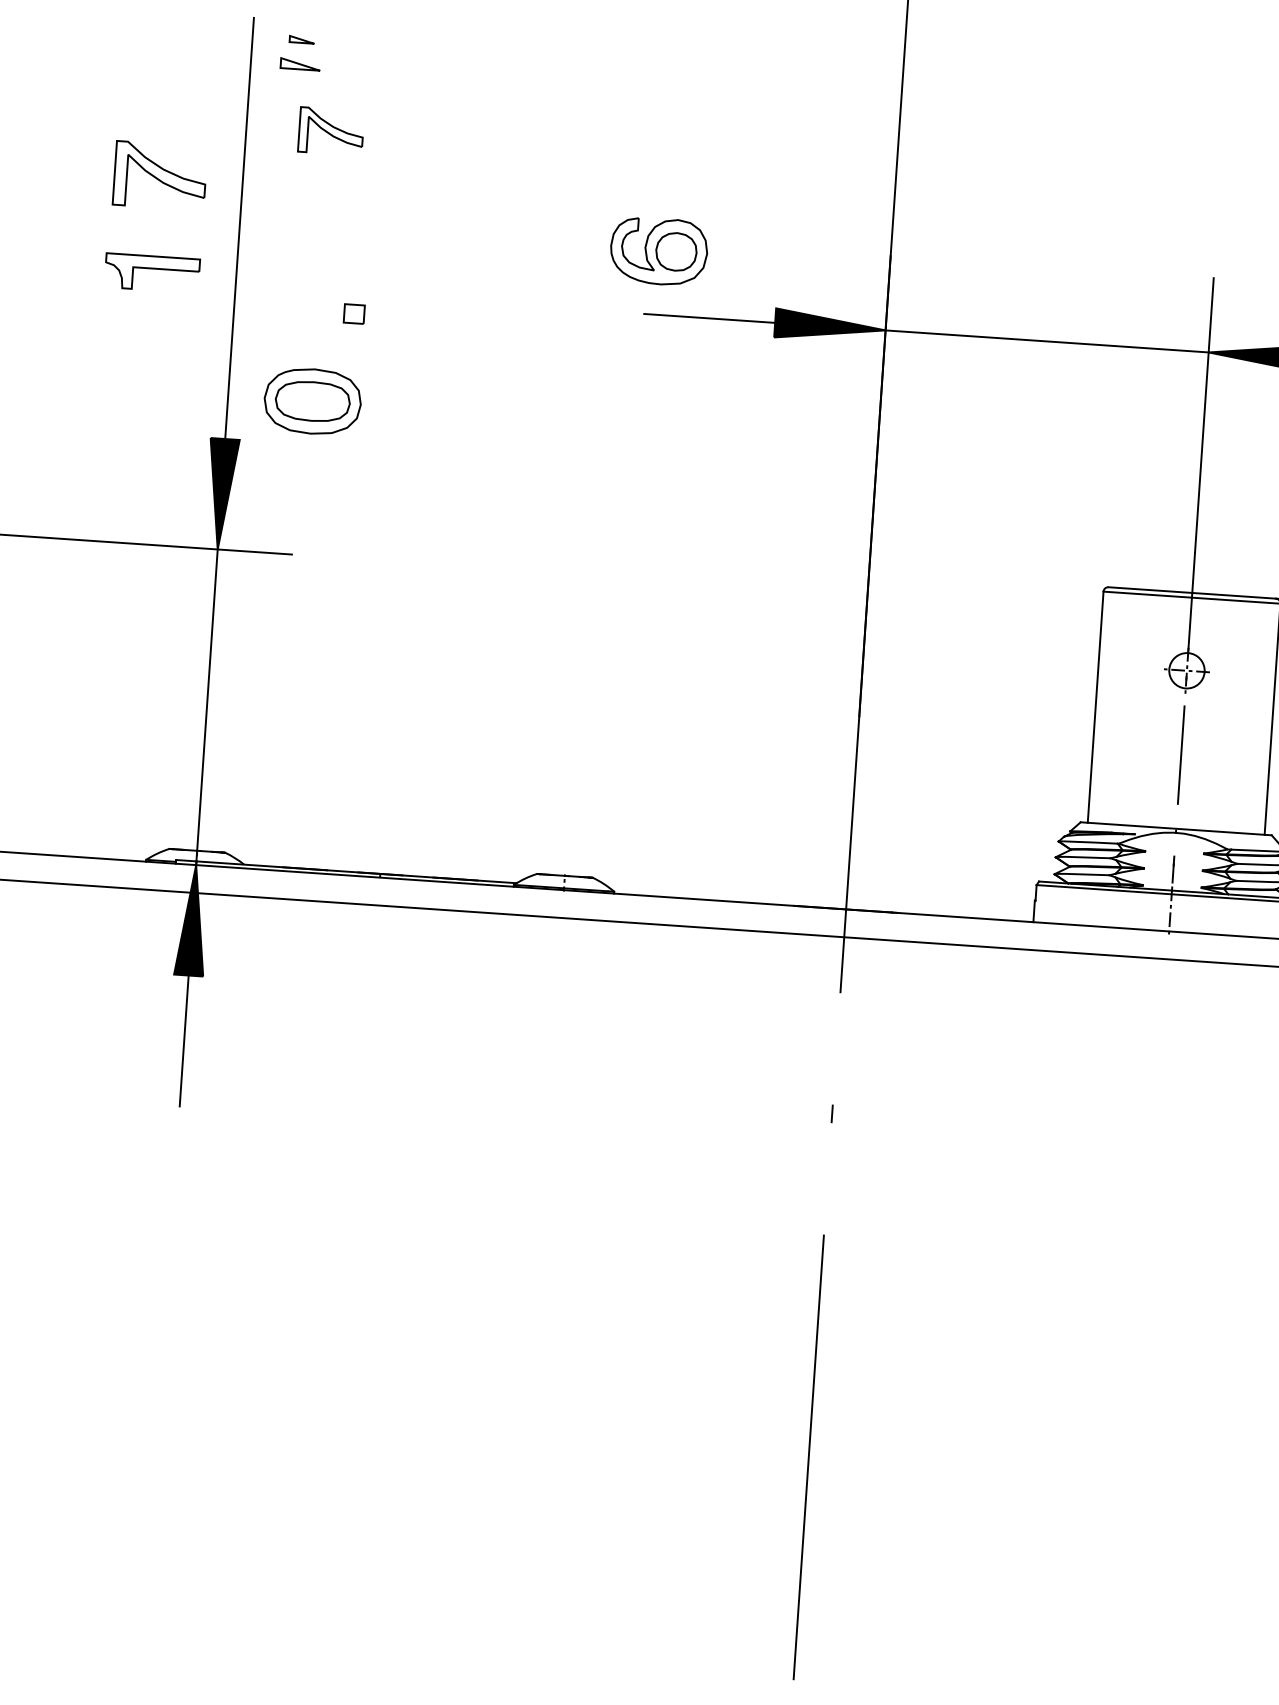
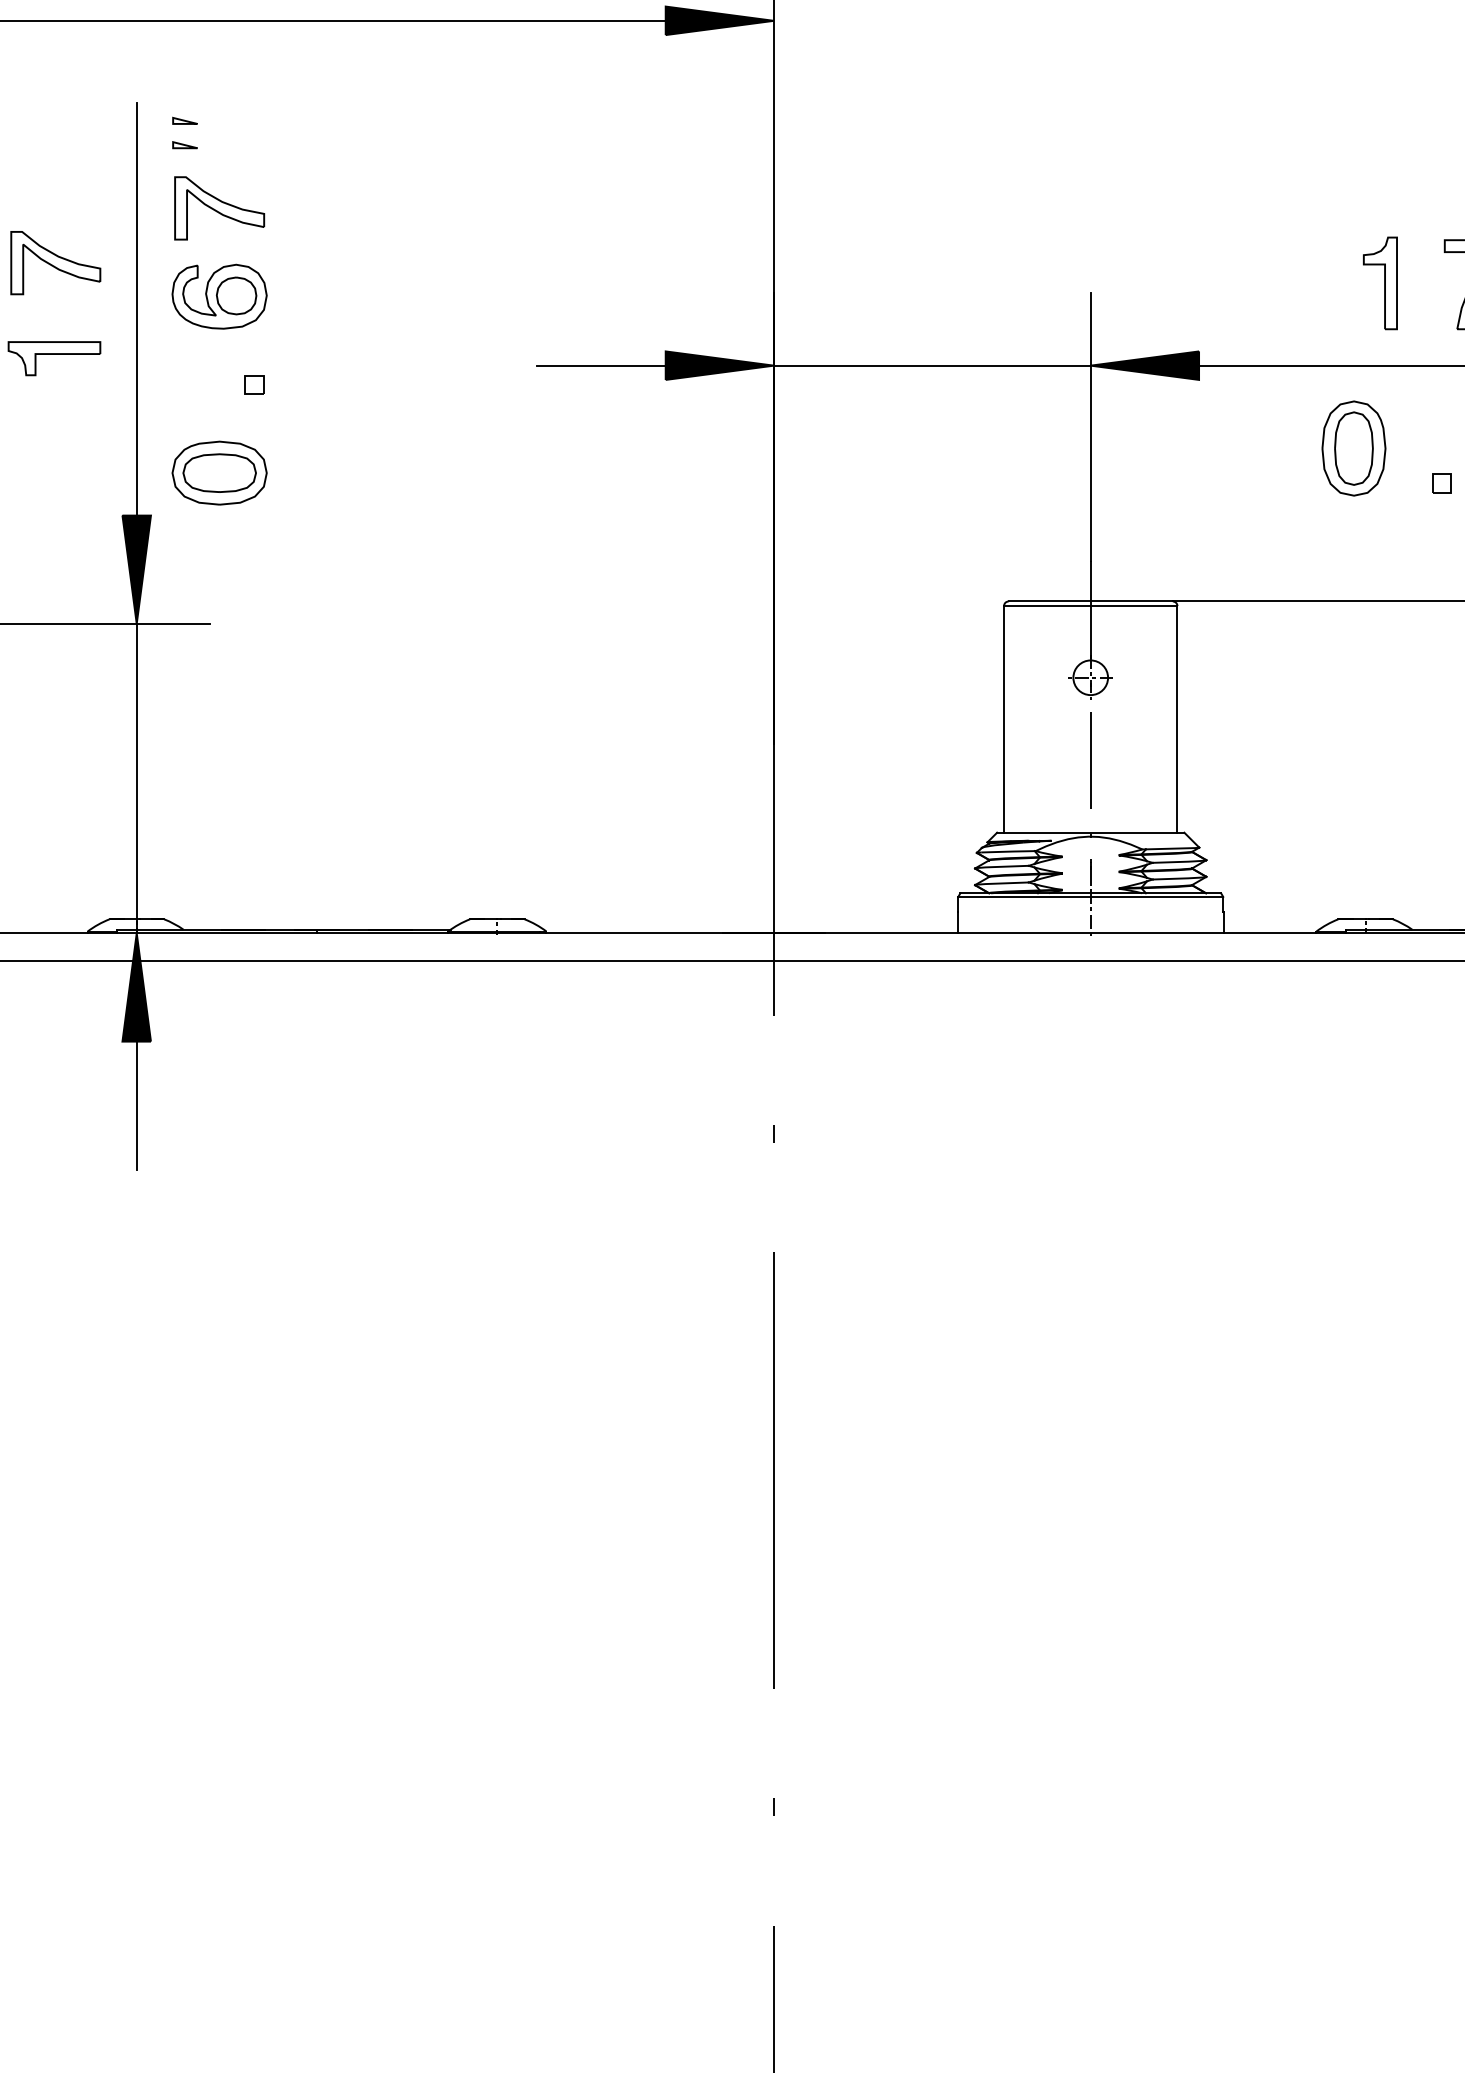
part: (299, 64) -> (184, 145), size x0.62
part: (330, 131) -> (219, 208), size x1.43
part: (658, 251) -> (219, 296), moved

